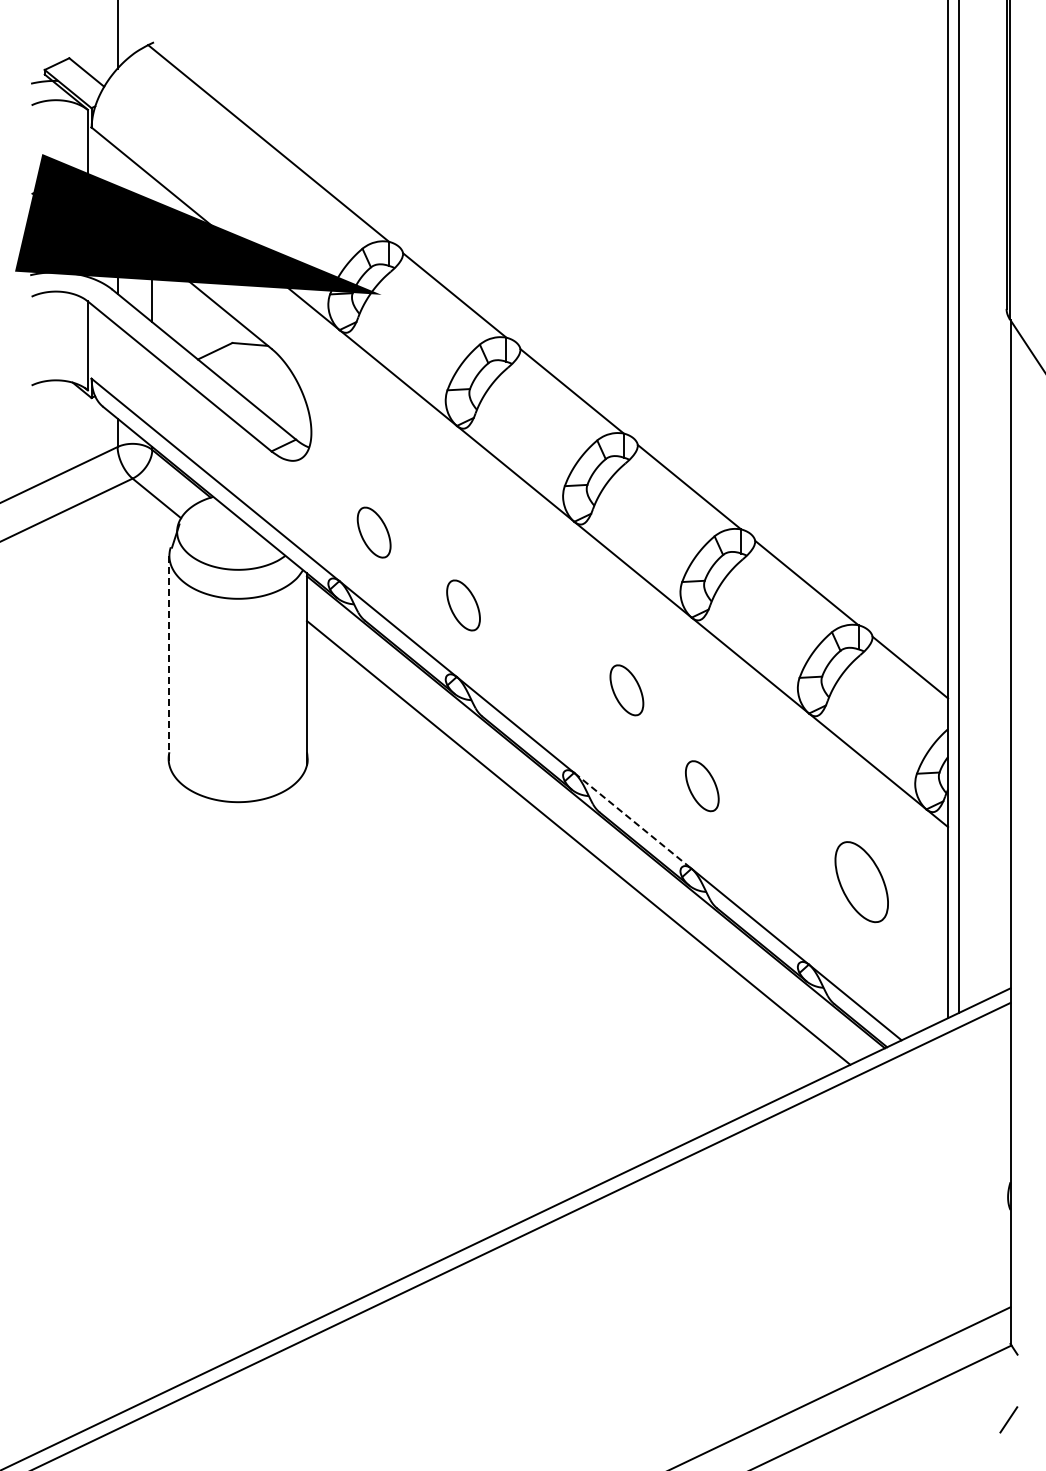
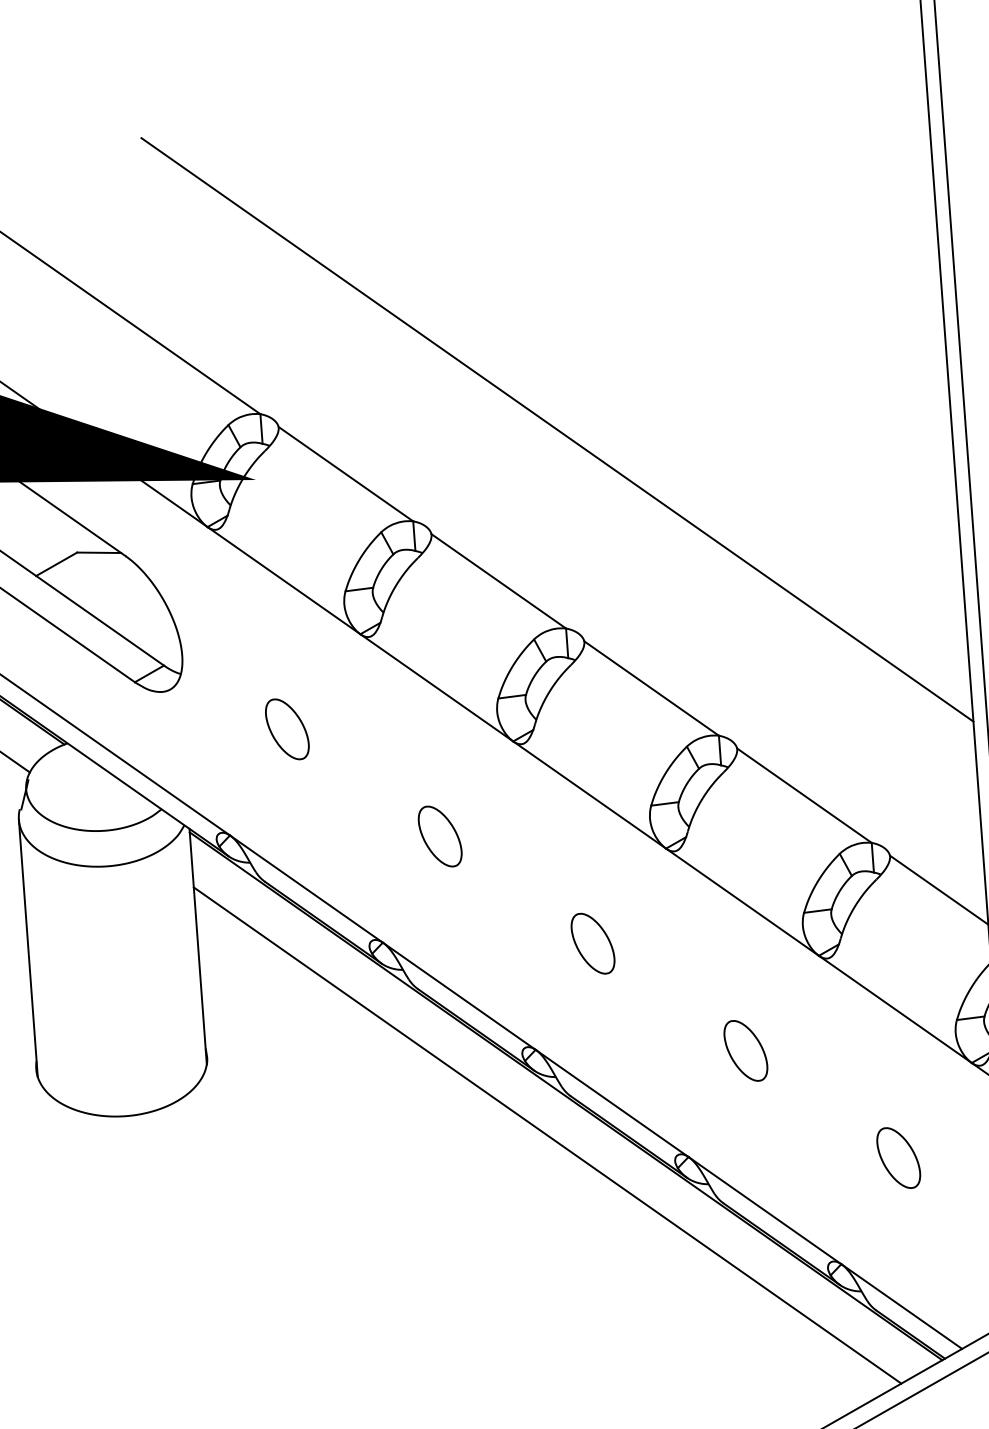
line: (628, 272) -> (557, 430), added
part: (373, 532) -> (286, 729), moved
part: (463, 605) -> (440, 836), moved
line: (169, 660) -> (28, 948), dashed -> solid
part: (702, 786) -> (746, 1051), moved
line: (633, 820) -> (612, 1103), dashed -> solid
part: (861, 881) -> (898, 1157), size x0.62

